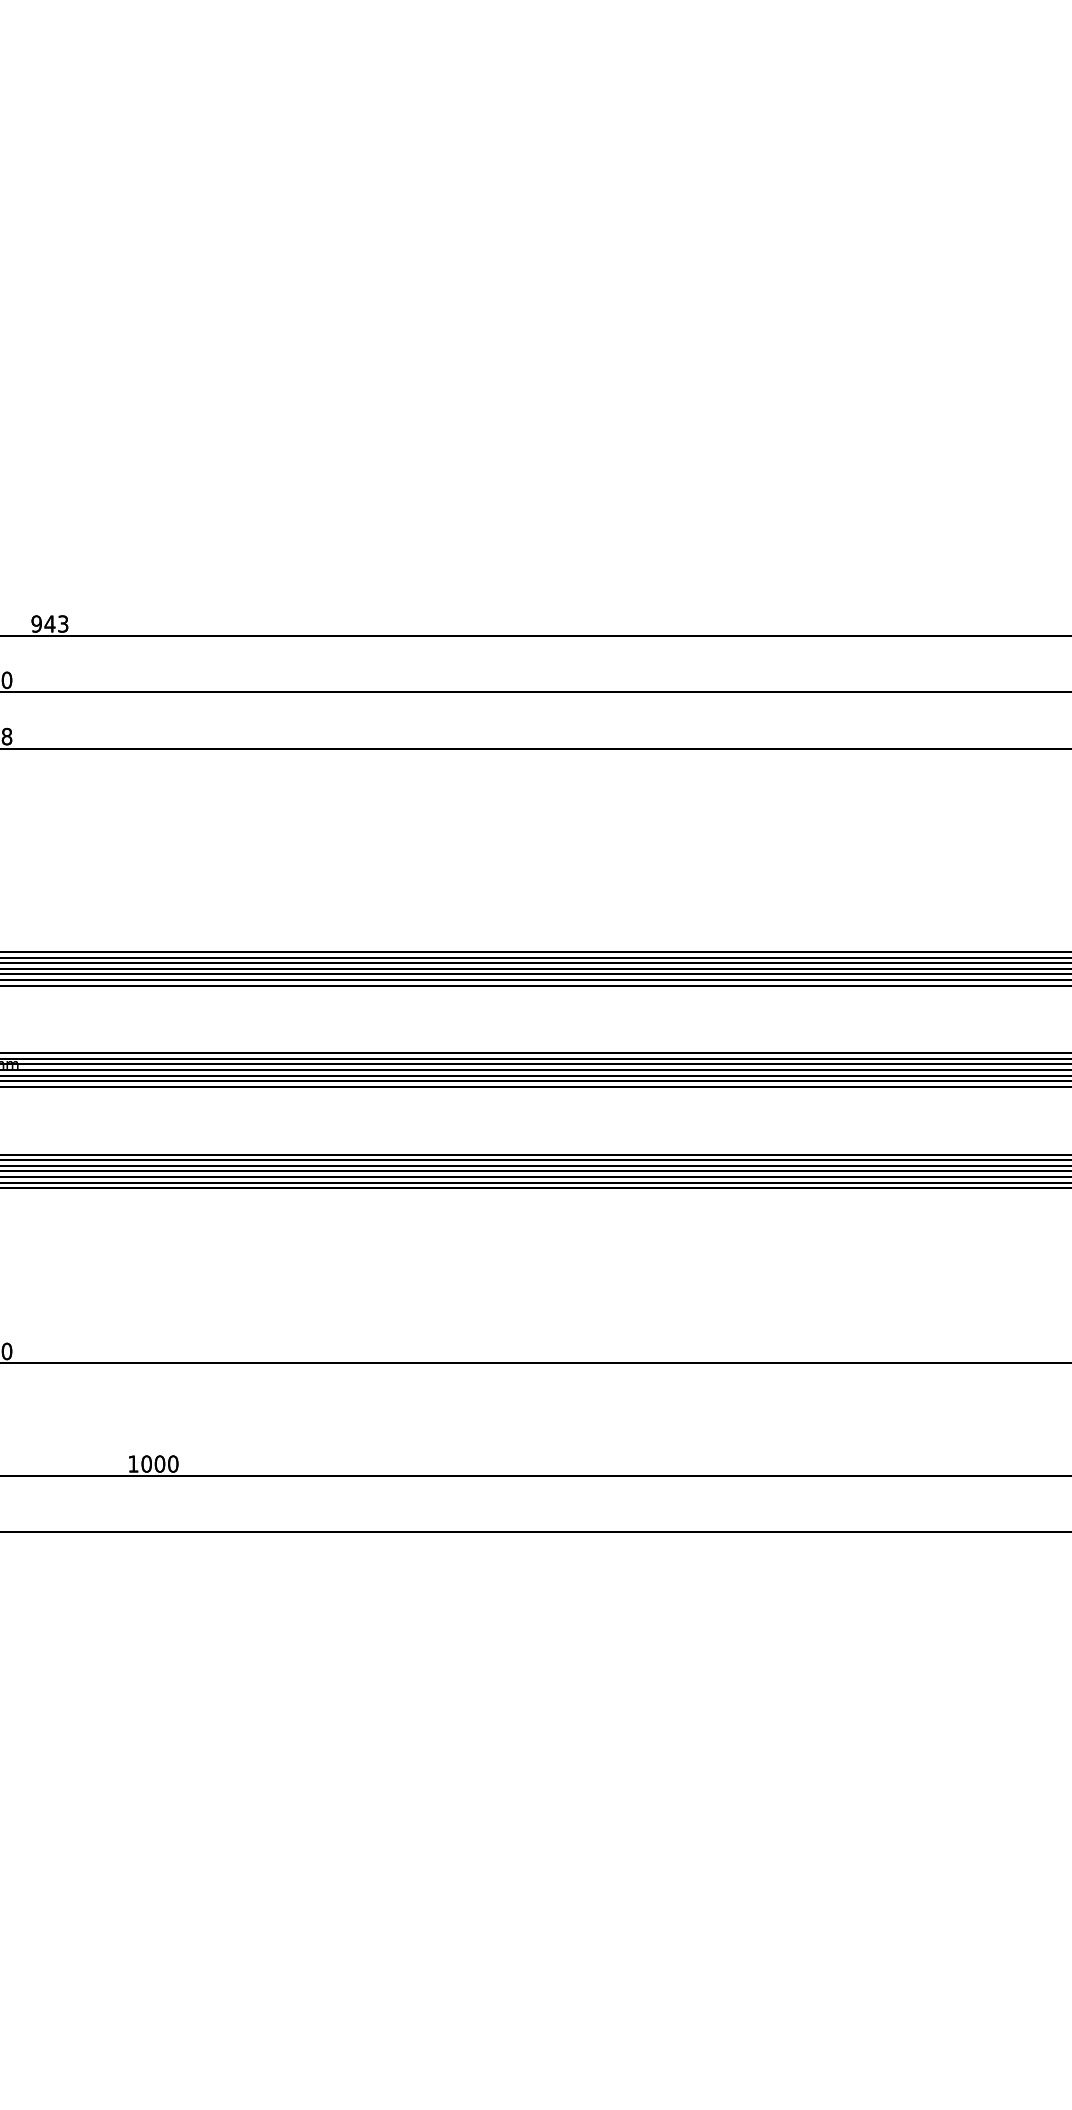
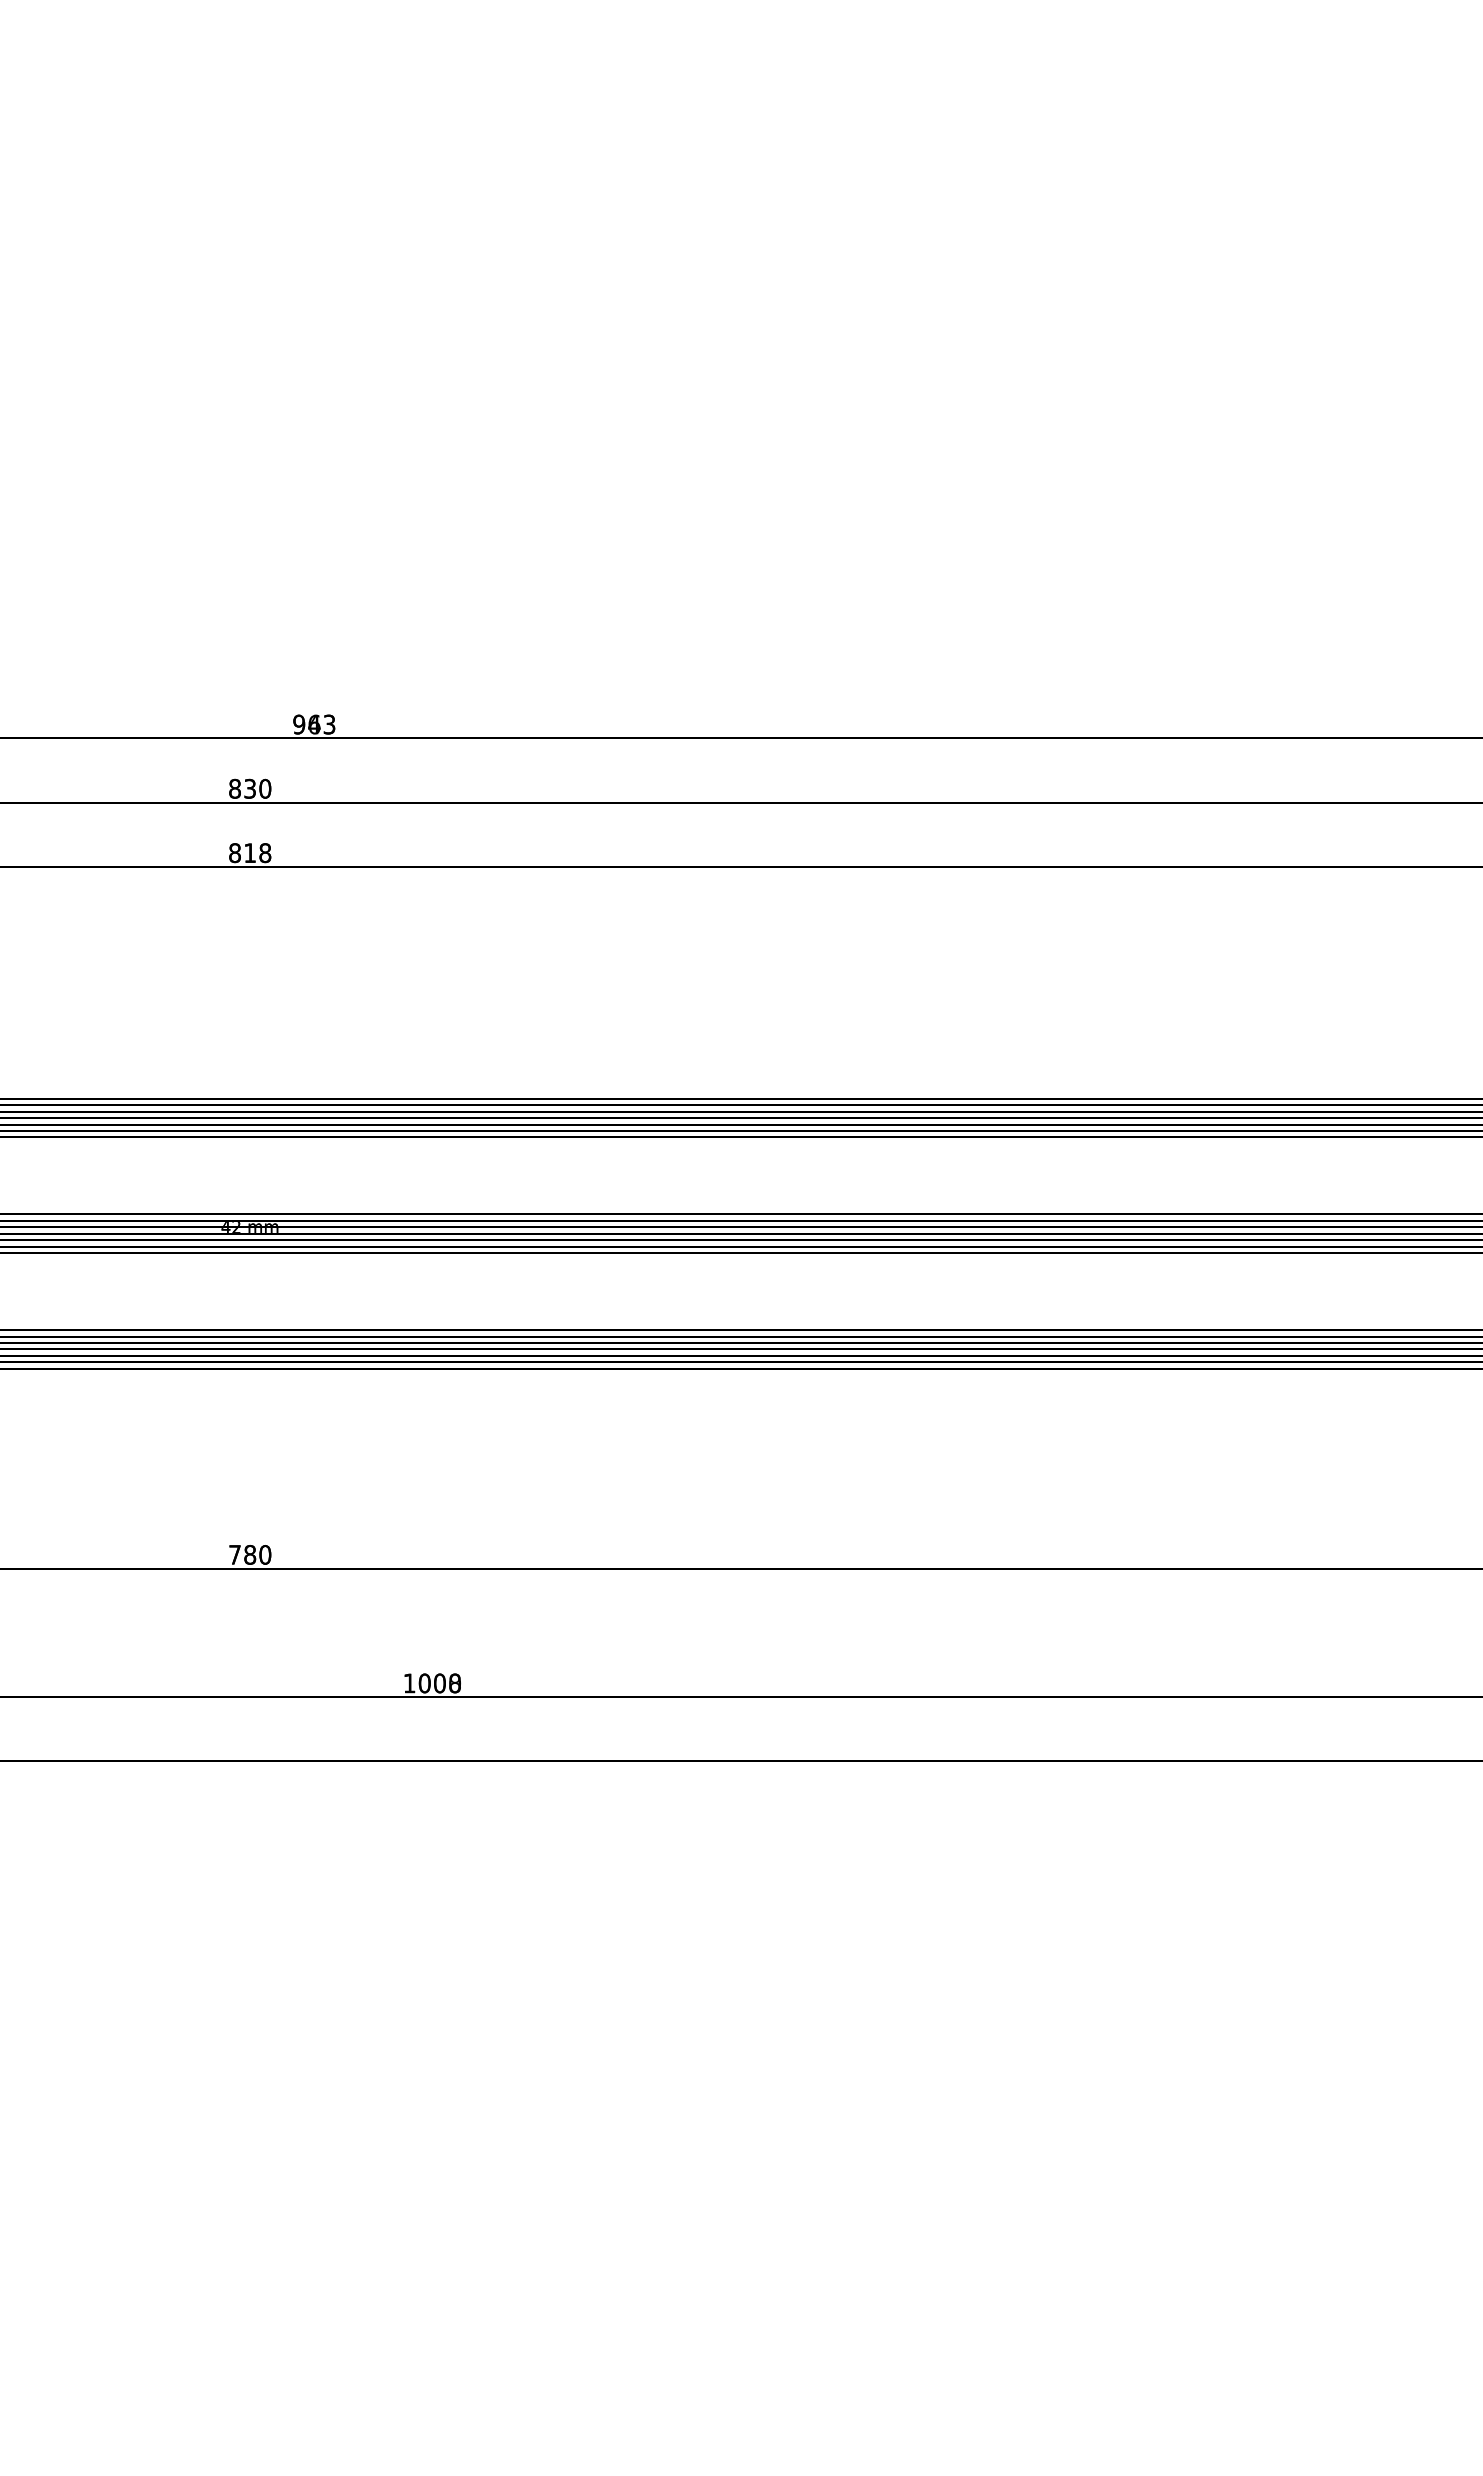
text: (50, 623) -> (314, 724), 943 -> 963
text: (172, 1464) -> (454, 1683), 1000 -> 1008

